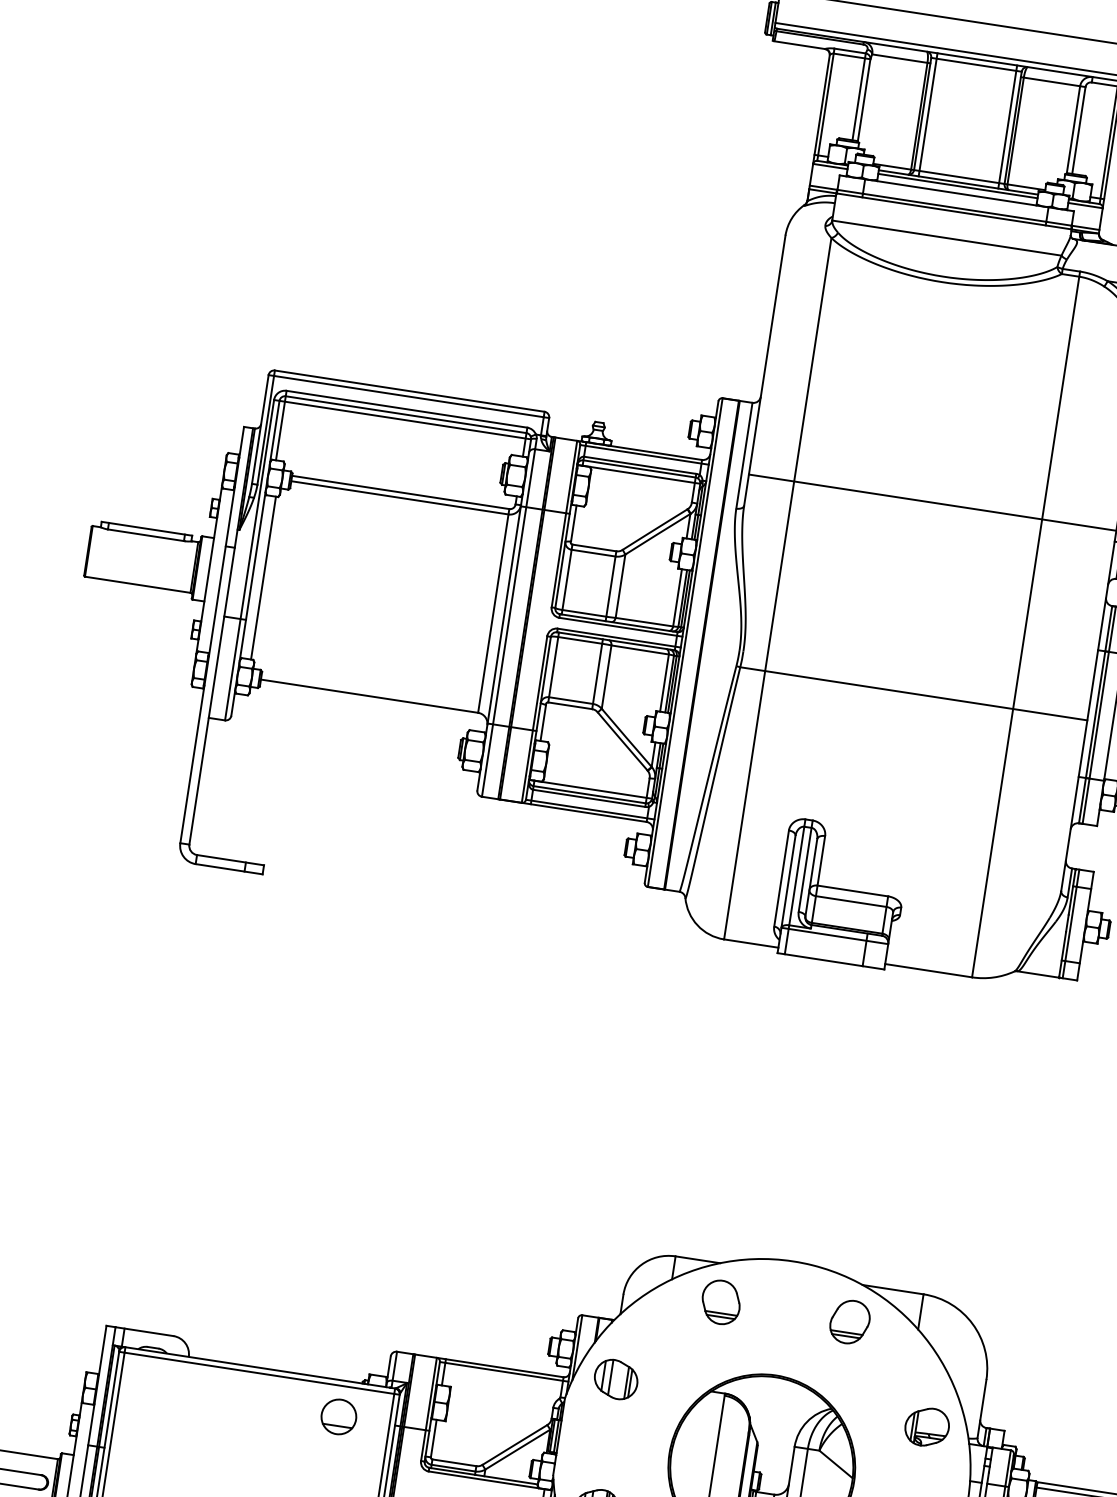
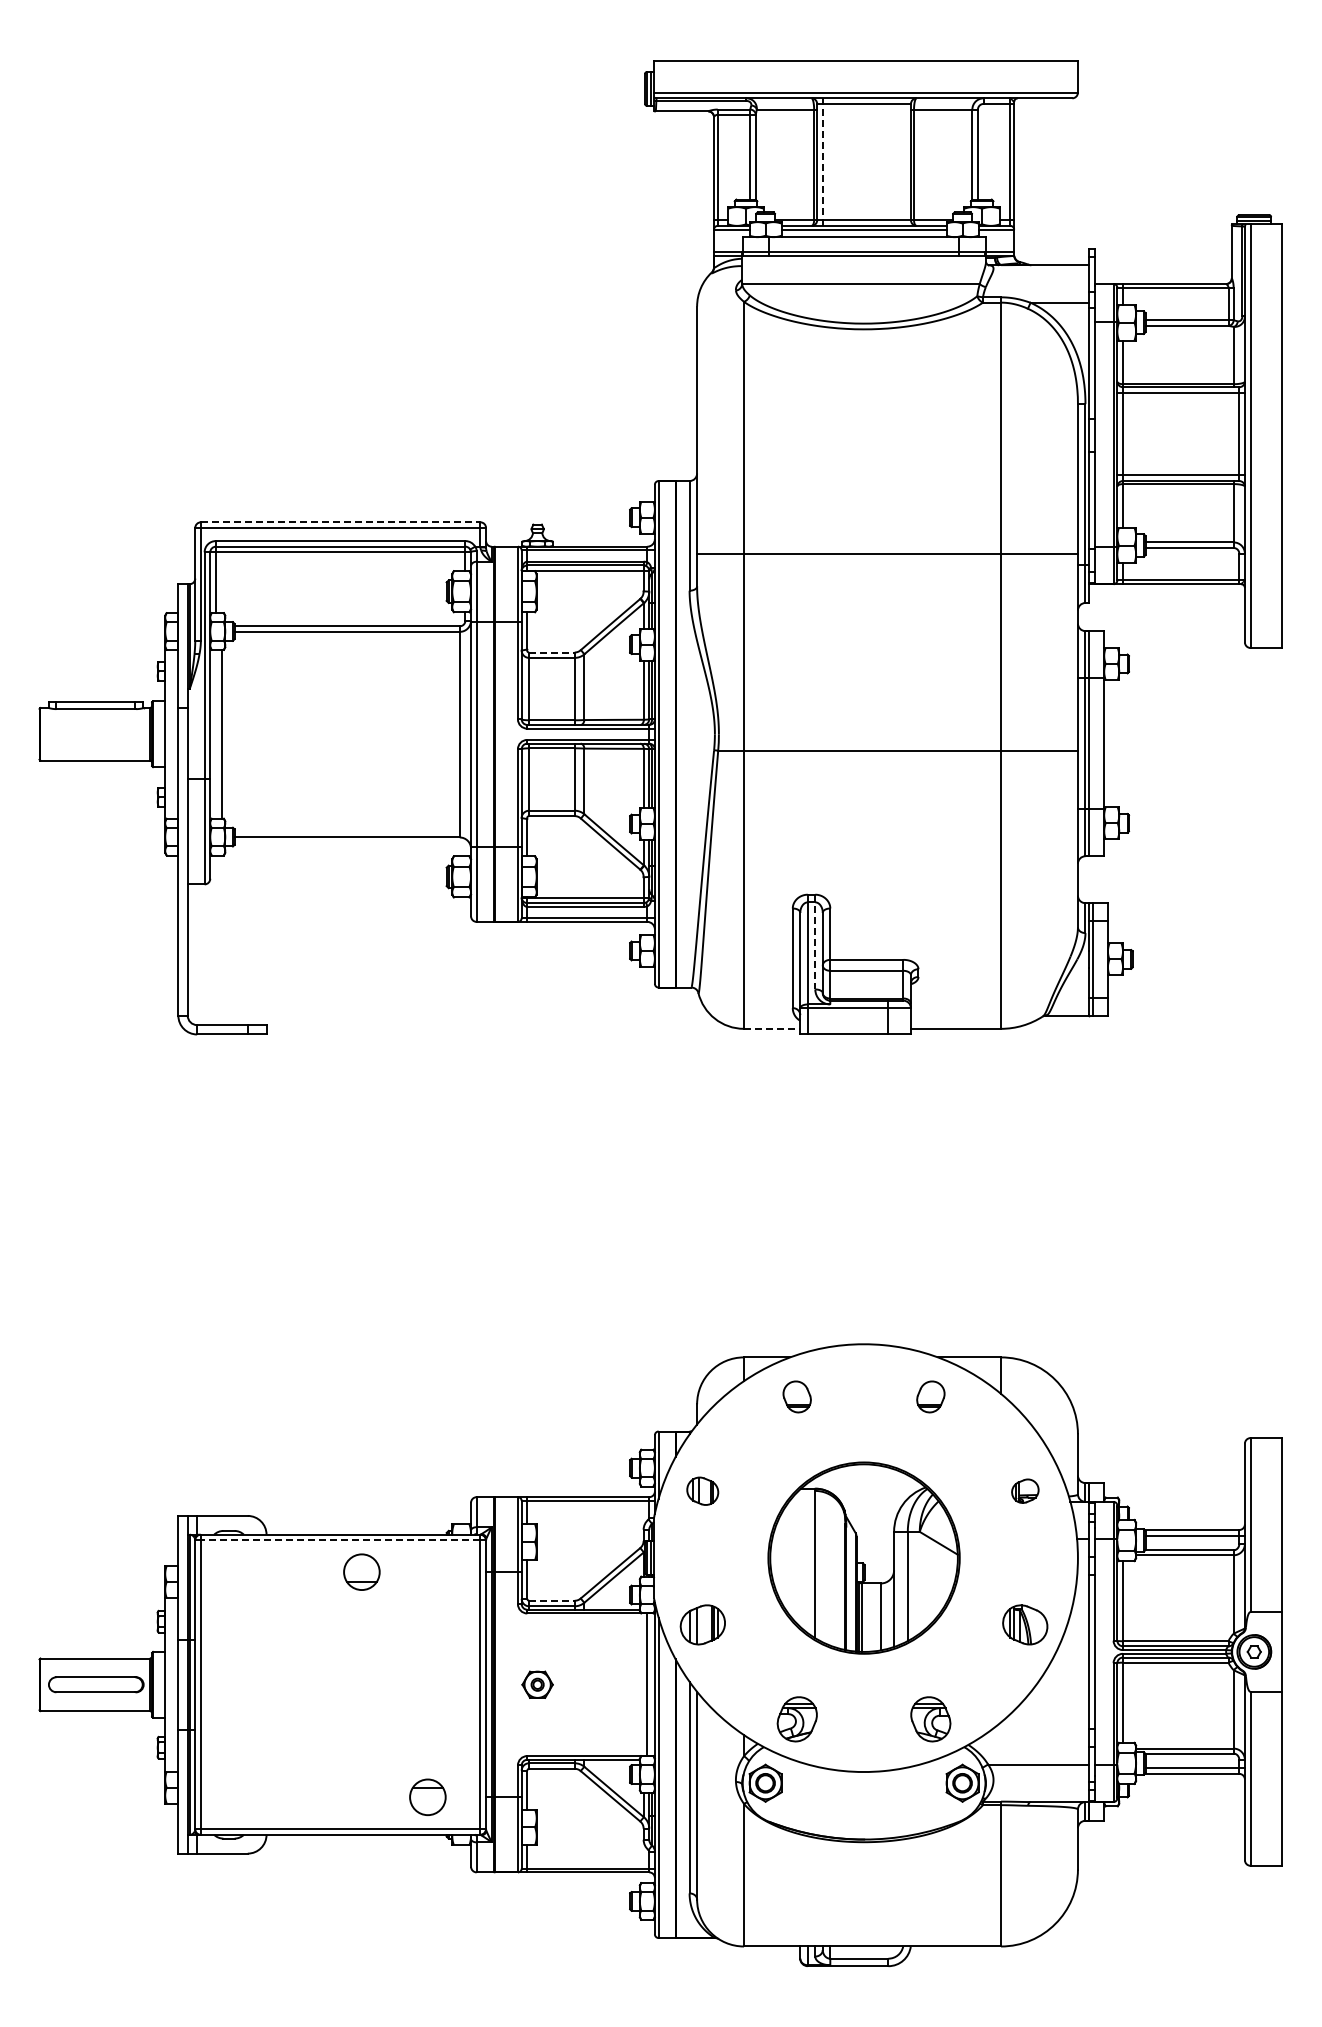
line: (927, 115) -> (822, 162), solid -> dashed
line: (1007, 126) -> (905, 161), removed
line: (409, 391) -> (340, 522), solid -> dashed
line: (593, 547) -> (551, 652), solid -> dashed
line: (805, 866) -> (815, 942), solid -> dashed
line: (751, 943) -> (772, 1028), solid -> dashed
part: (720, 1301) -> (796, 1396), size x0.7
part: (849, 1321) -> (930, 1396), size x0.7
line: (259, 1373) -> (340, 1540), solid -> dashed
part: (615, 1378) -> (702, 1490), size x0.7
part: (338, 1416) -> (361, 1571), moved
part: (927, 1426) -> (1025, 1490), size x0.6
line: (453, 1462) -> (551, 1600), solid -> dashed

